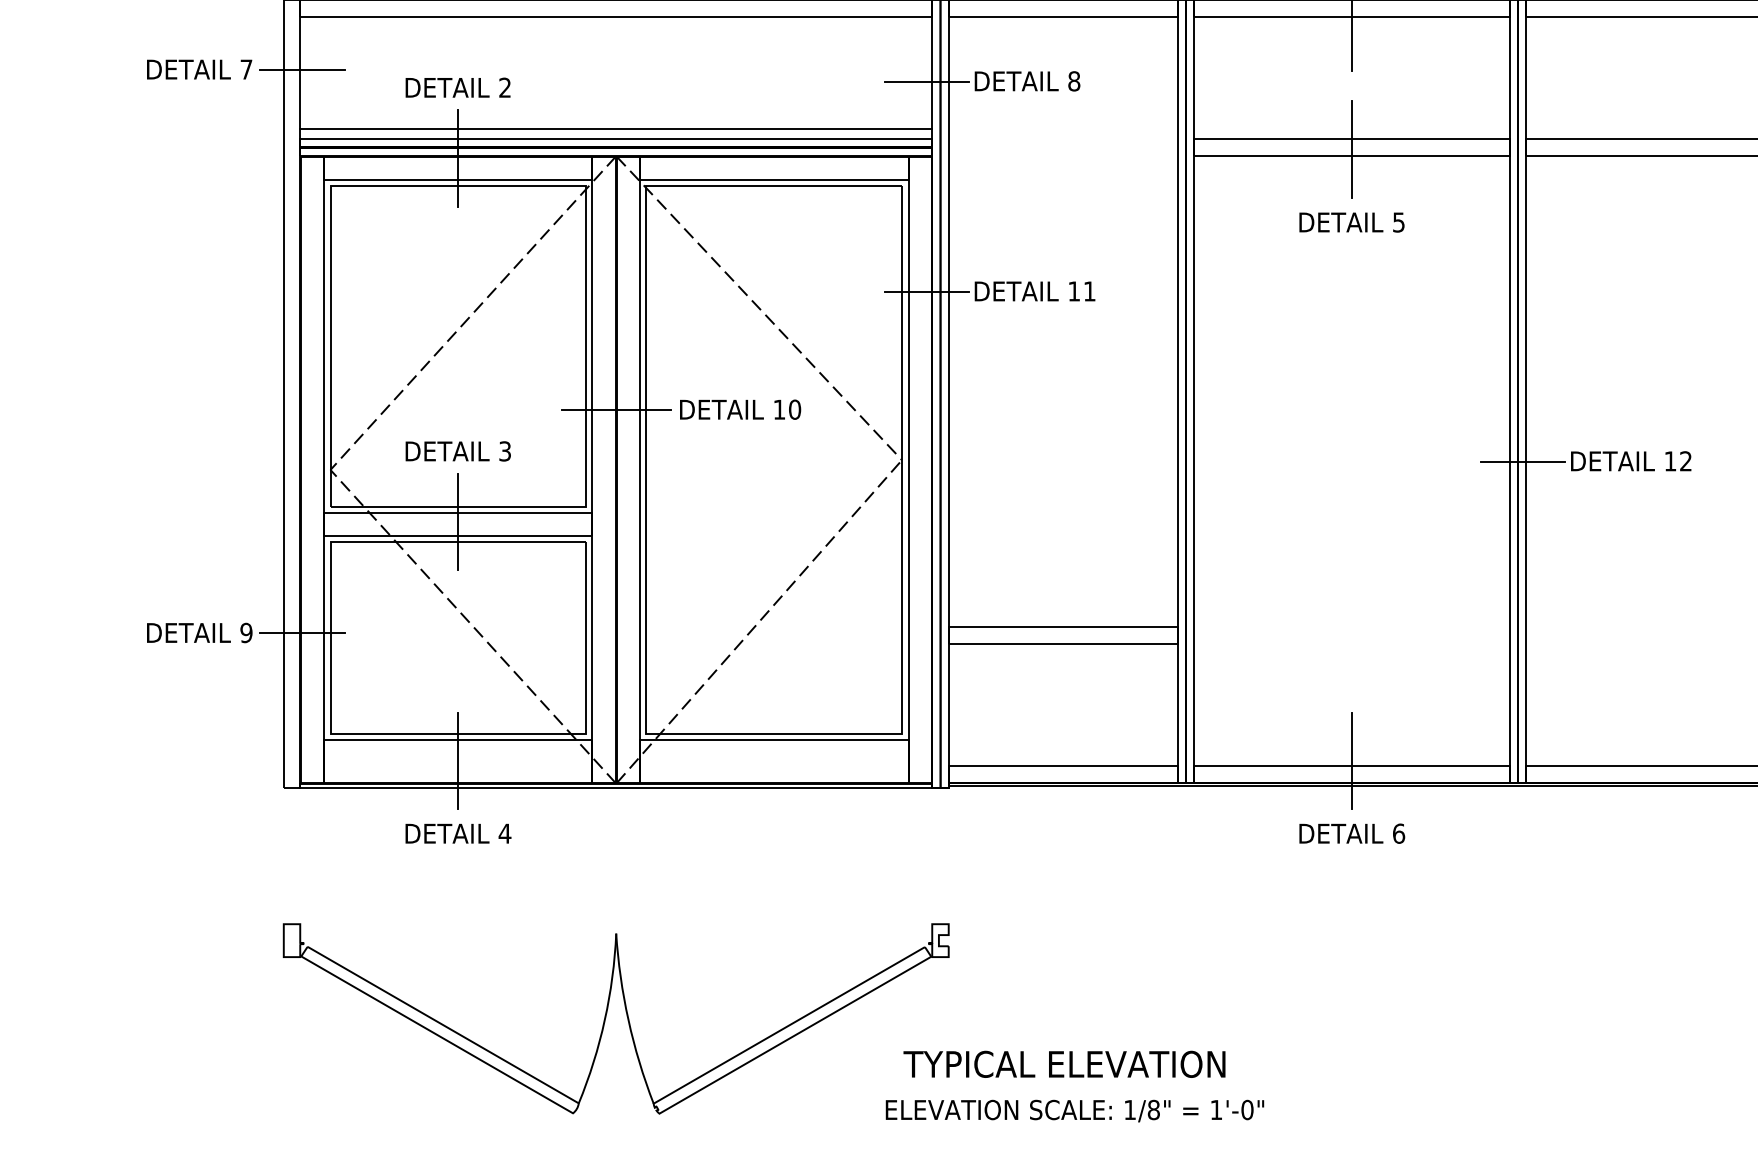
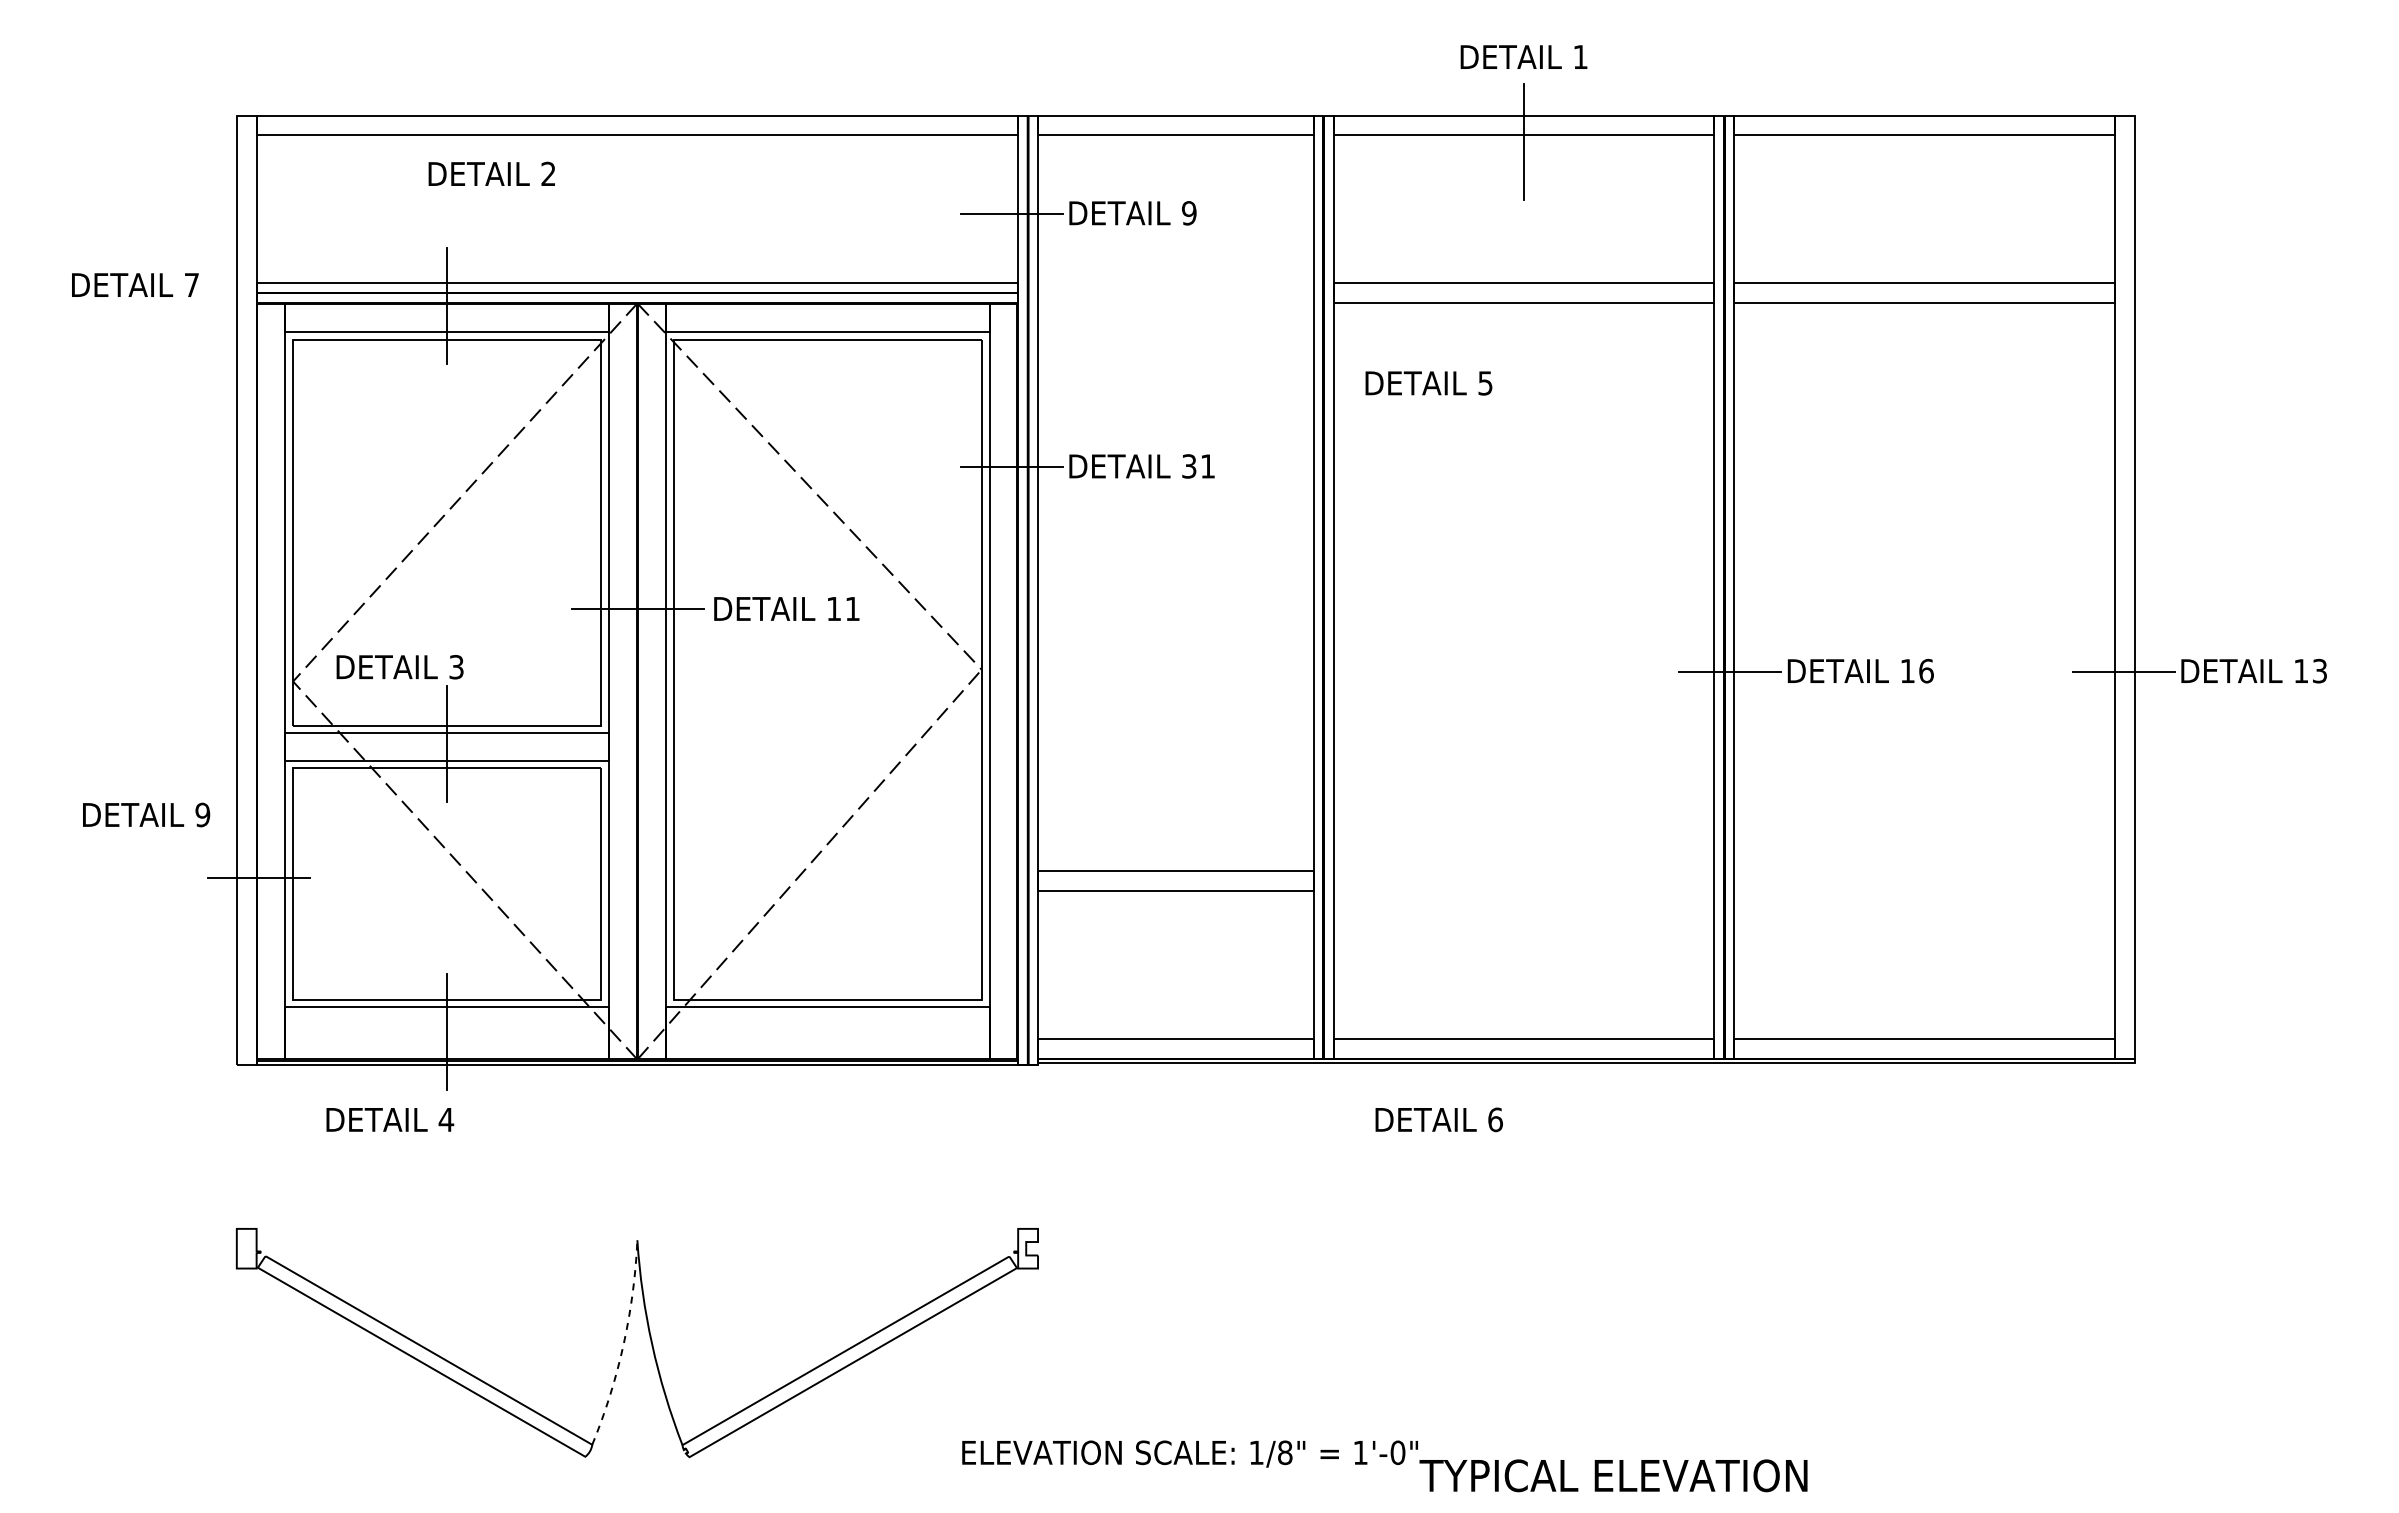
text: (199, 69) -> (135, 284), moved
line: (302, 69) -> (259, 199), removed
text: (1074, 81) -> (1189, 213), 8 -> 9
text: (457, 87) -> (491, 173), moved
line: (616, 129) -> (637, 271), removed
line: (1351, 149) -> (1523, 295), removed
text: (1351, 222) -> (1428, 383), moved
text: (1074, 291) -> (1189, 466), 11 -> 31
text: (794, 409) -> (852, 608), 10 -> 11
text: (457, 451) -> (399, 667), moved
text: (1686, 460) -> (1926, 670), 12 -> 16
text: (199, 632) -> (146, 814), moved
line: (1351, 760) -> (1523, 1031), removed
text: (458, 833) -> (390, 1119), moved
text: (1351, 833) -> (1438, 1119), moved
arc: (604, 1020) -> (623, 1344), solid -> dashed
text: (1064, 1064) -> (1613, 1475), moved

